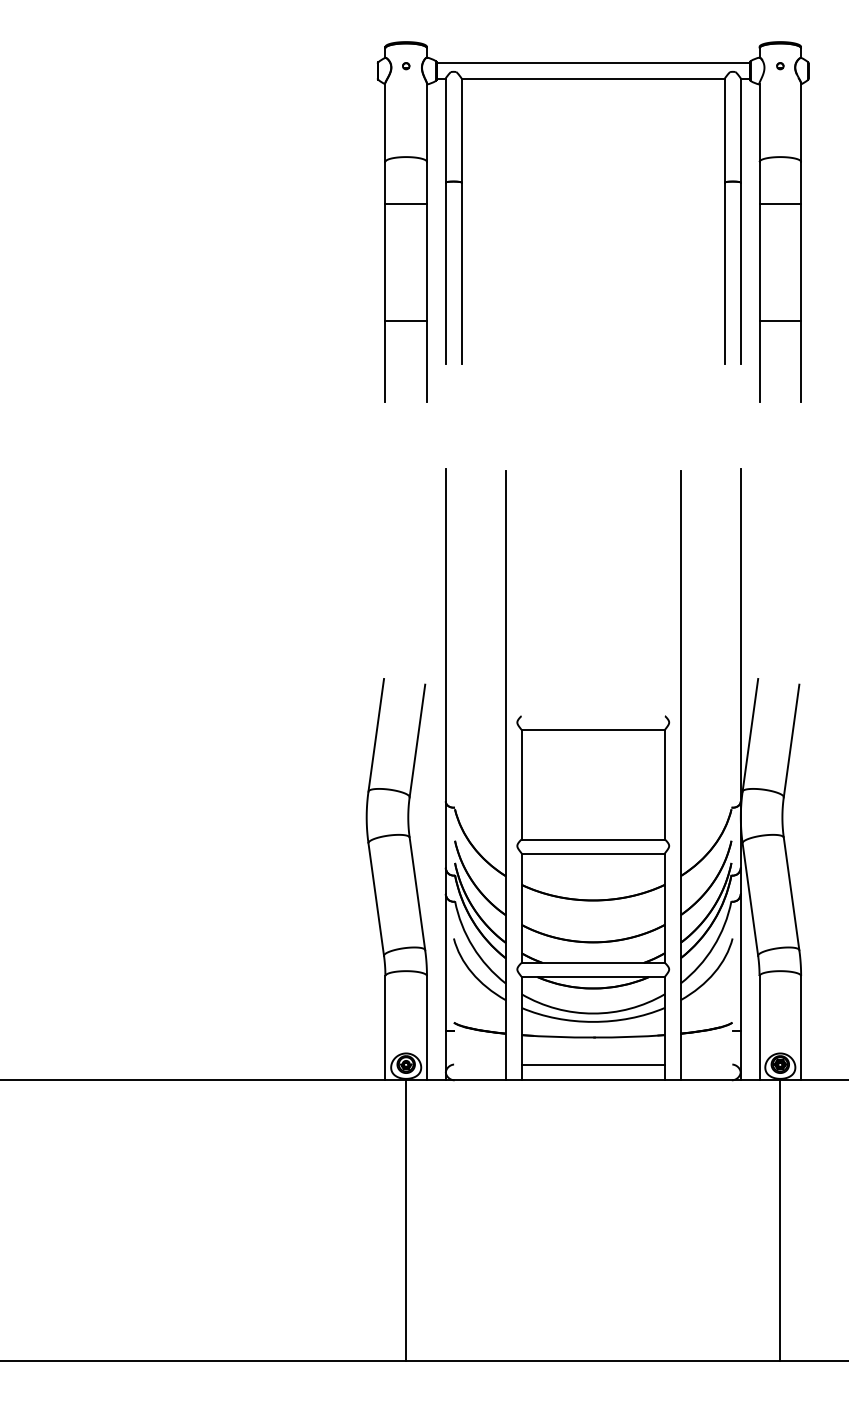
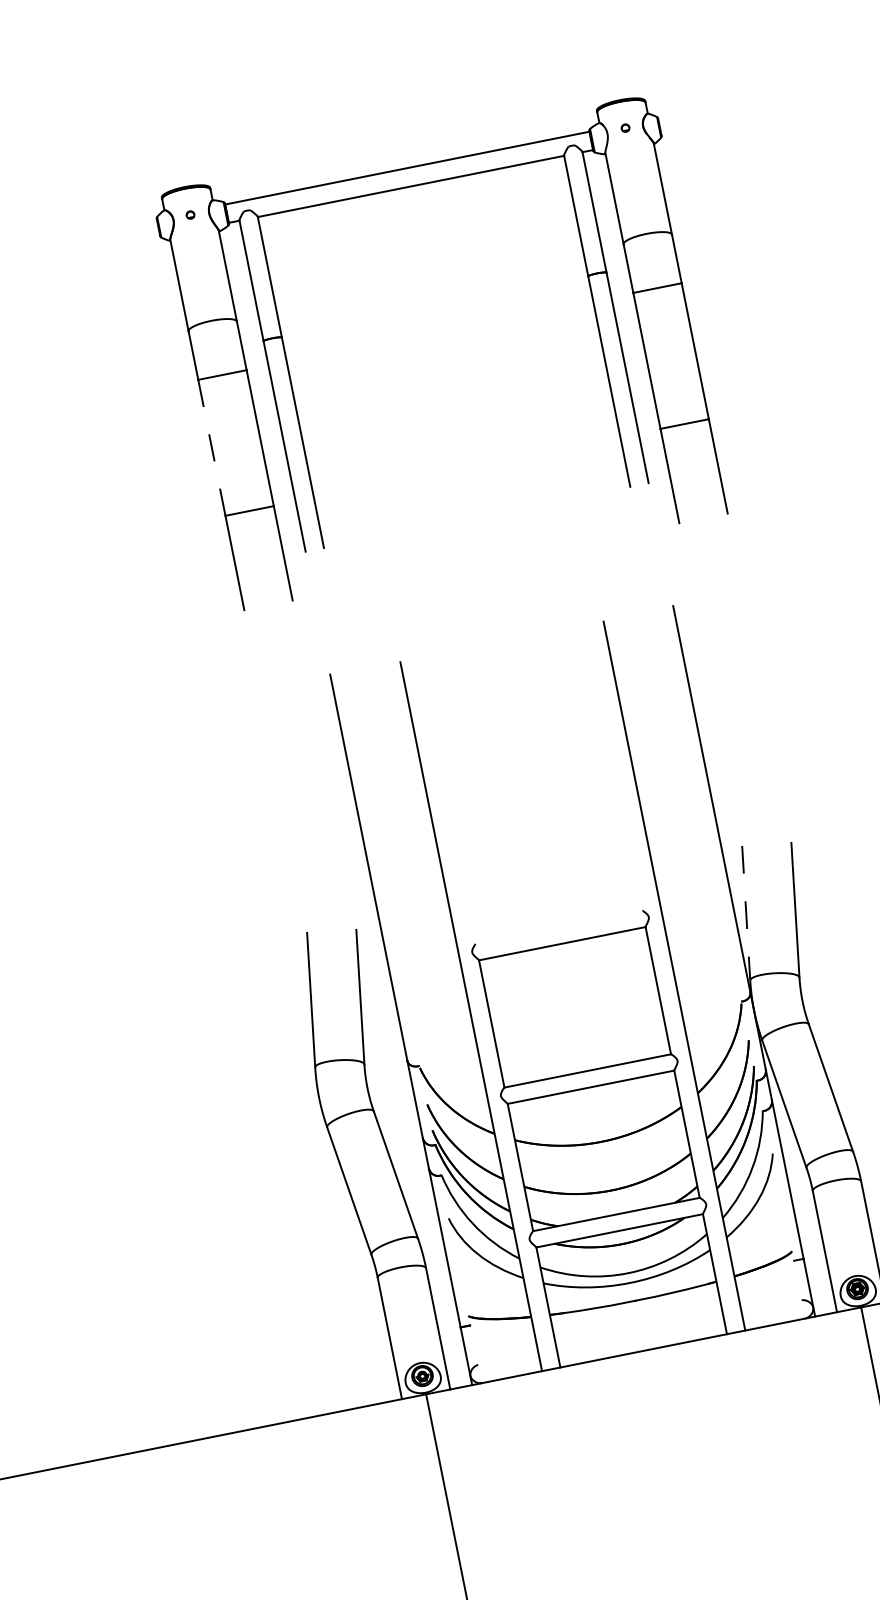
line: (385, 262) -> (212, 448), solid -> dashed
line: (750, 735) -> (746, 913), solid -> dashed
line: (592, 1064) -> (639, 1332), removed

